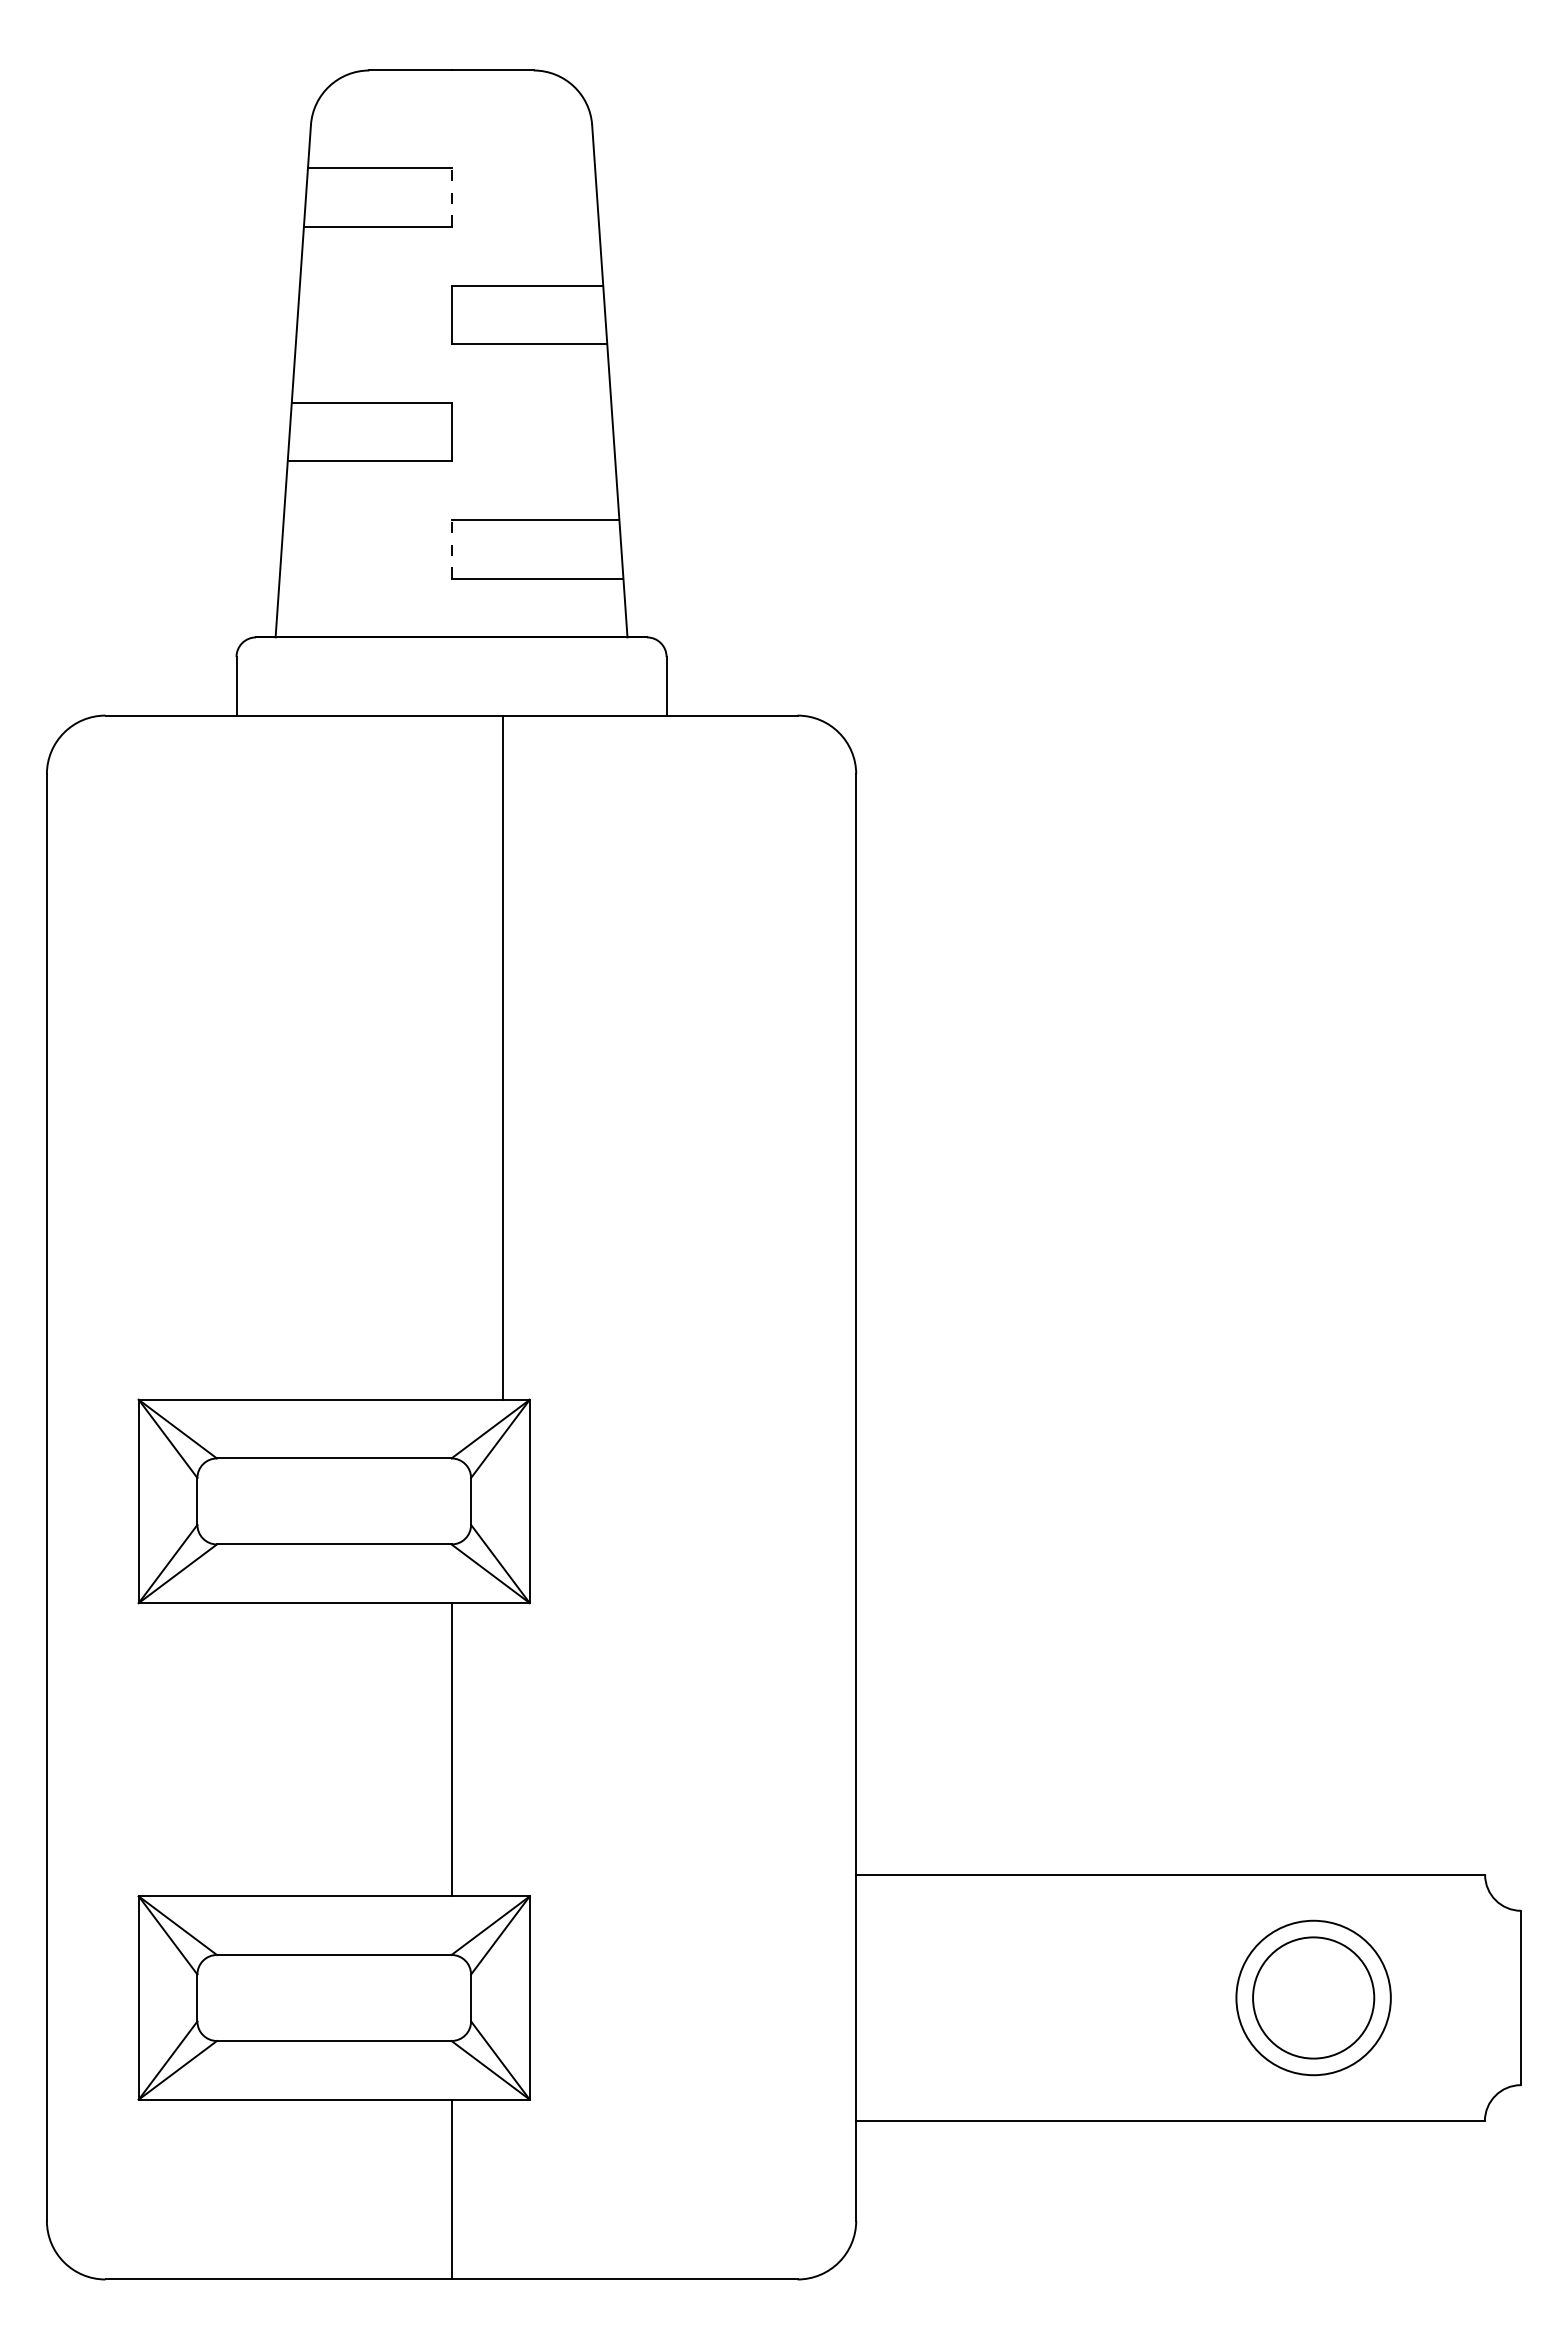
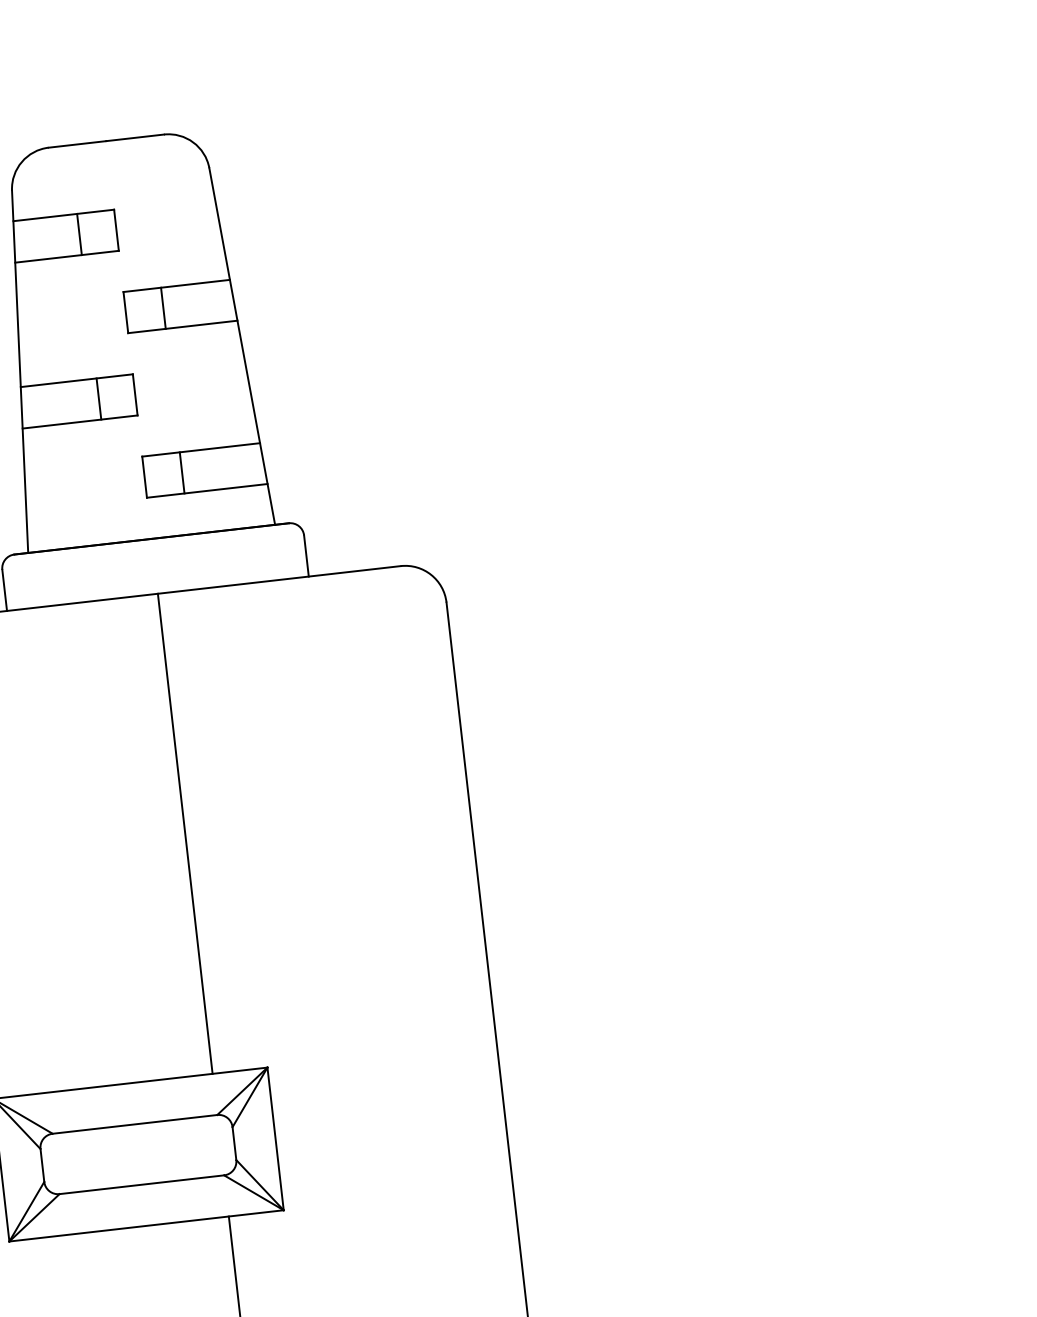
line: (398, 197) -> (79, 234), added
line: (451, 197) -> (116, 230), dashed -> solid
line: (505, 314) -> (163, 308), added
line: (399, 431) -> (98, 398), added
line: (451, 548) -> (144, 476), dashed -> solid
line: (505, 549) -> (182, 472), added
line: (502, 1057) -> (185, 833), moved

